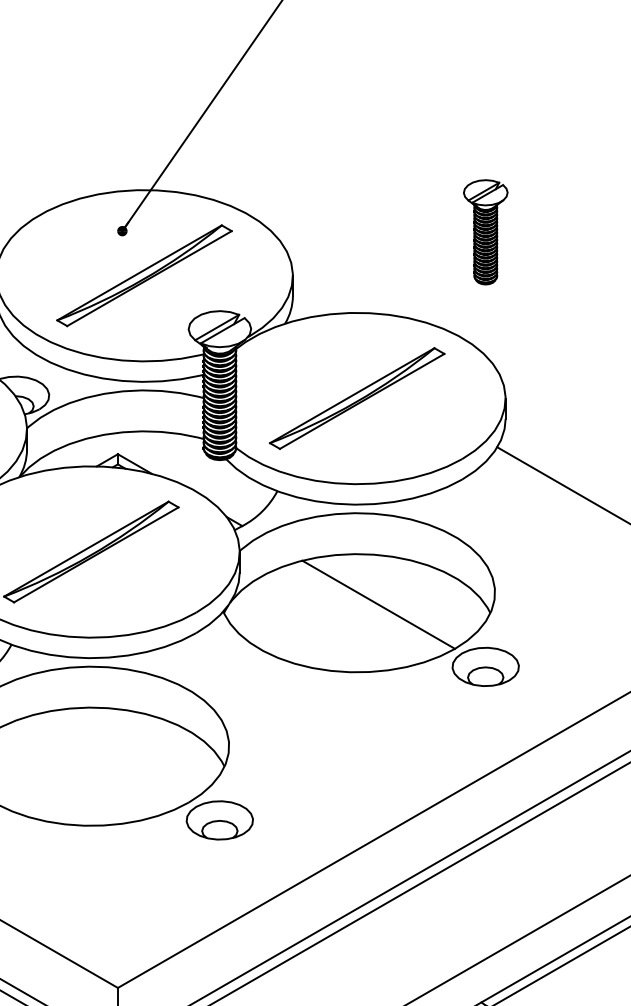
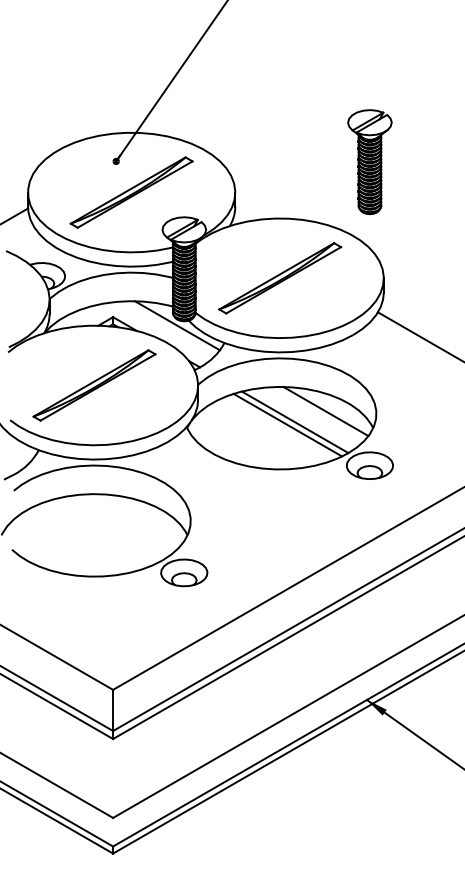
part: (485, 232) -> (369, 162), size x1.43
line: (208, 466) -> (176, 325), added
line: (422, 589) -> (325, 411), added
line: (367, 607) -> (287, 424), added

